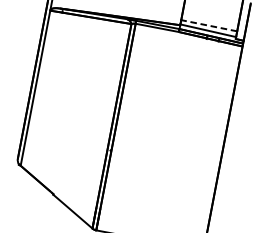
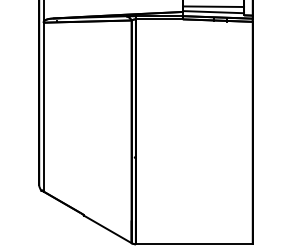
line: (209, 25) -> (213, 6), dashed -> solid

